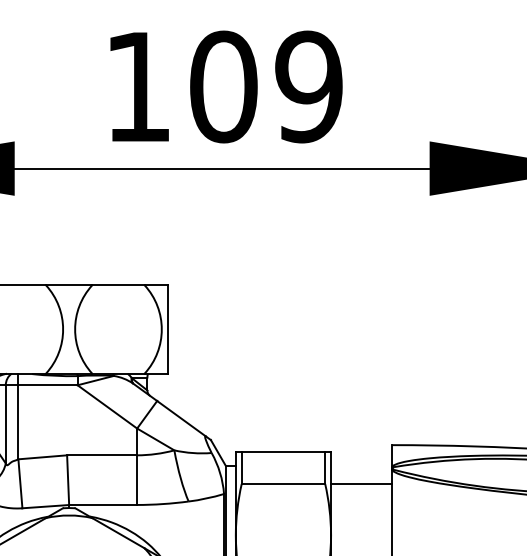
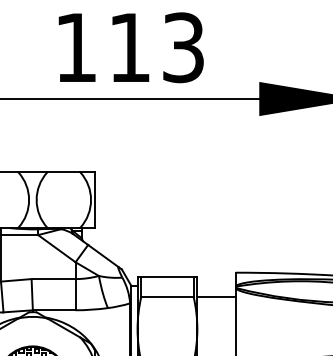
text: (265, 86) -> (156, 47), 109 -> 113

